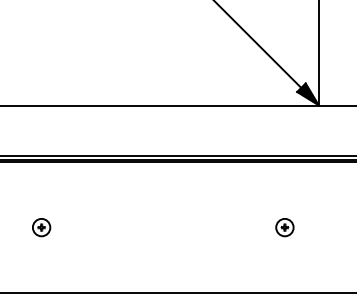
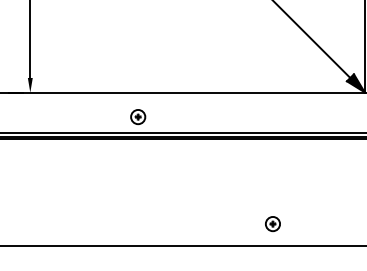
part: (41, 228) -> (138, 117), moved
part: (284, 228) -> (272, 224), moved

